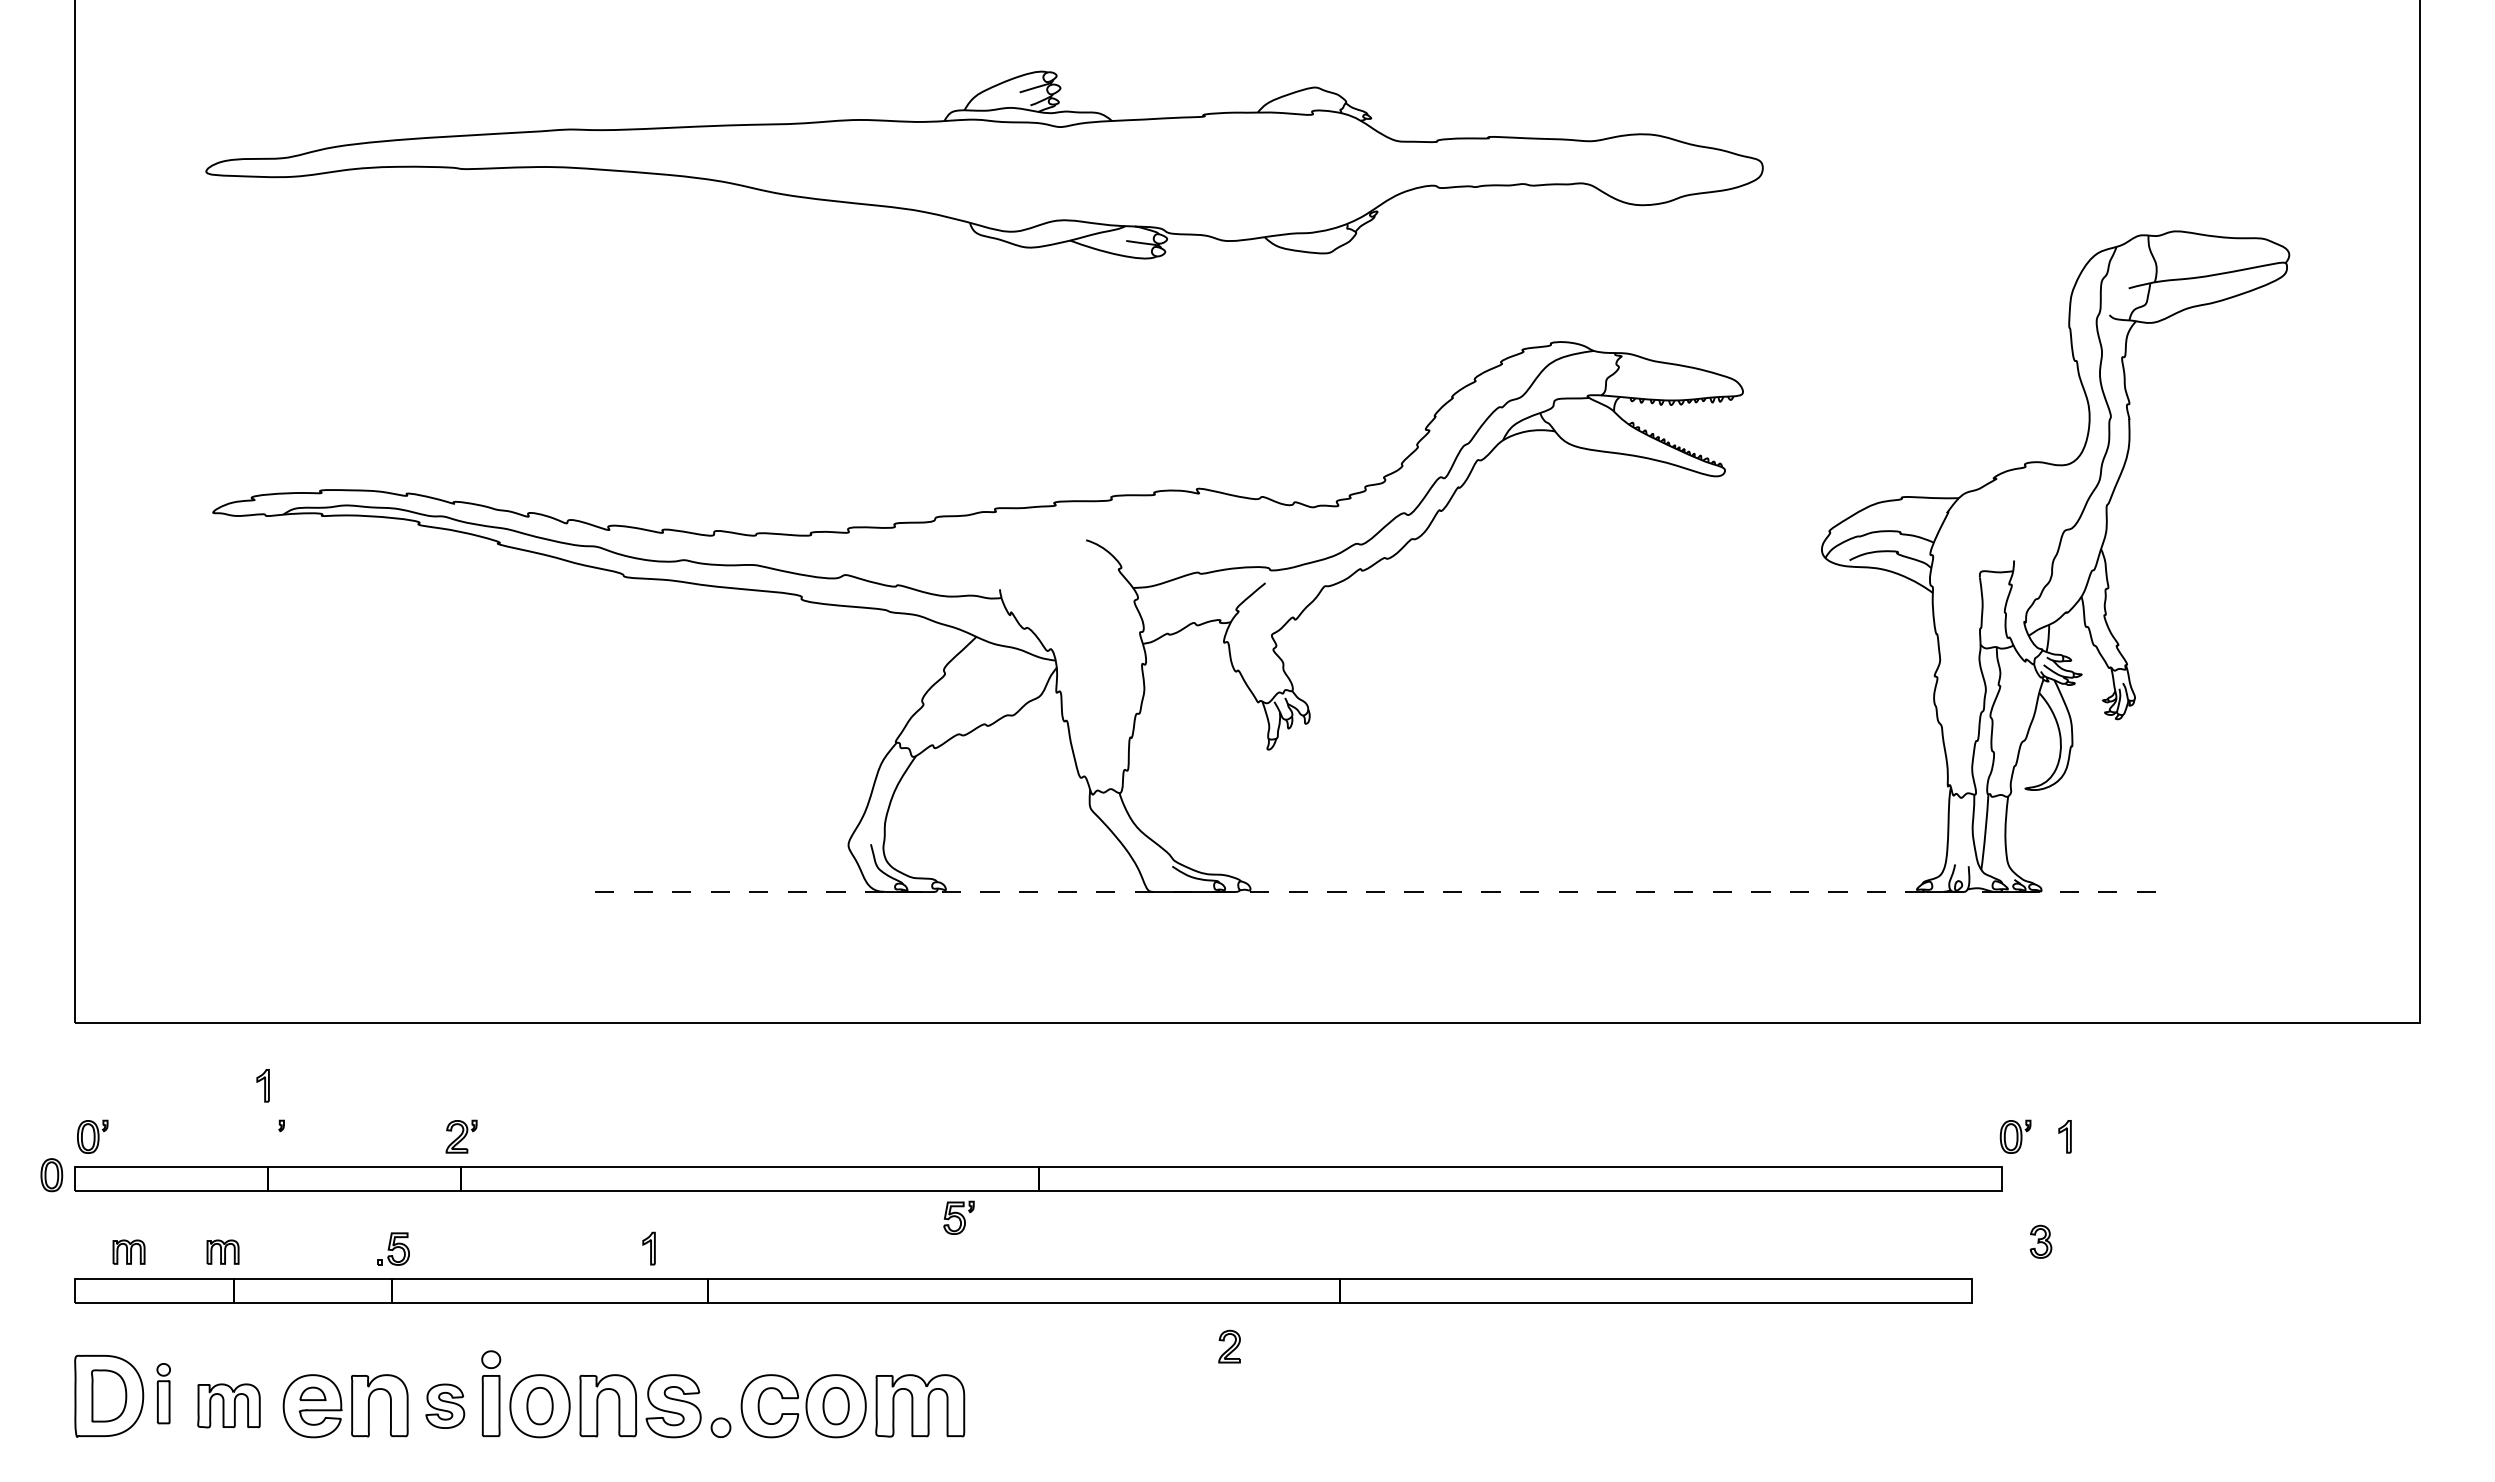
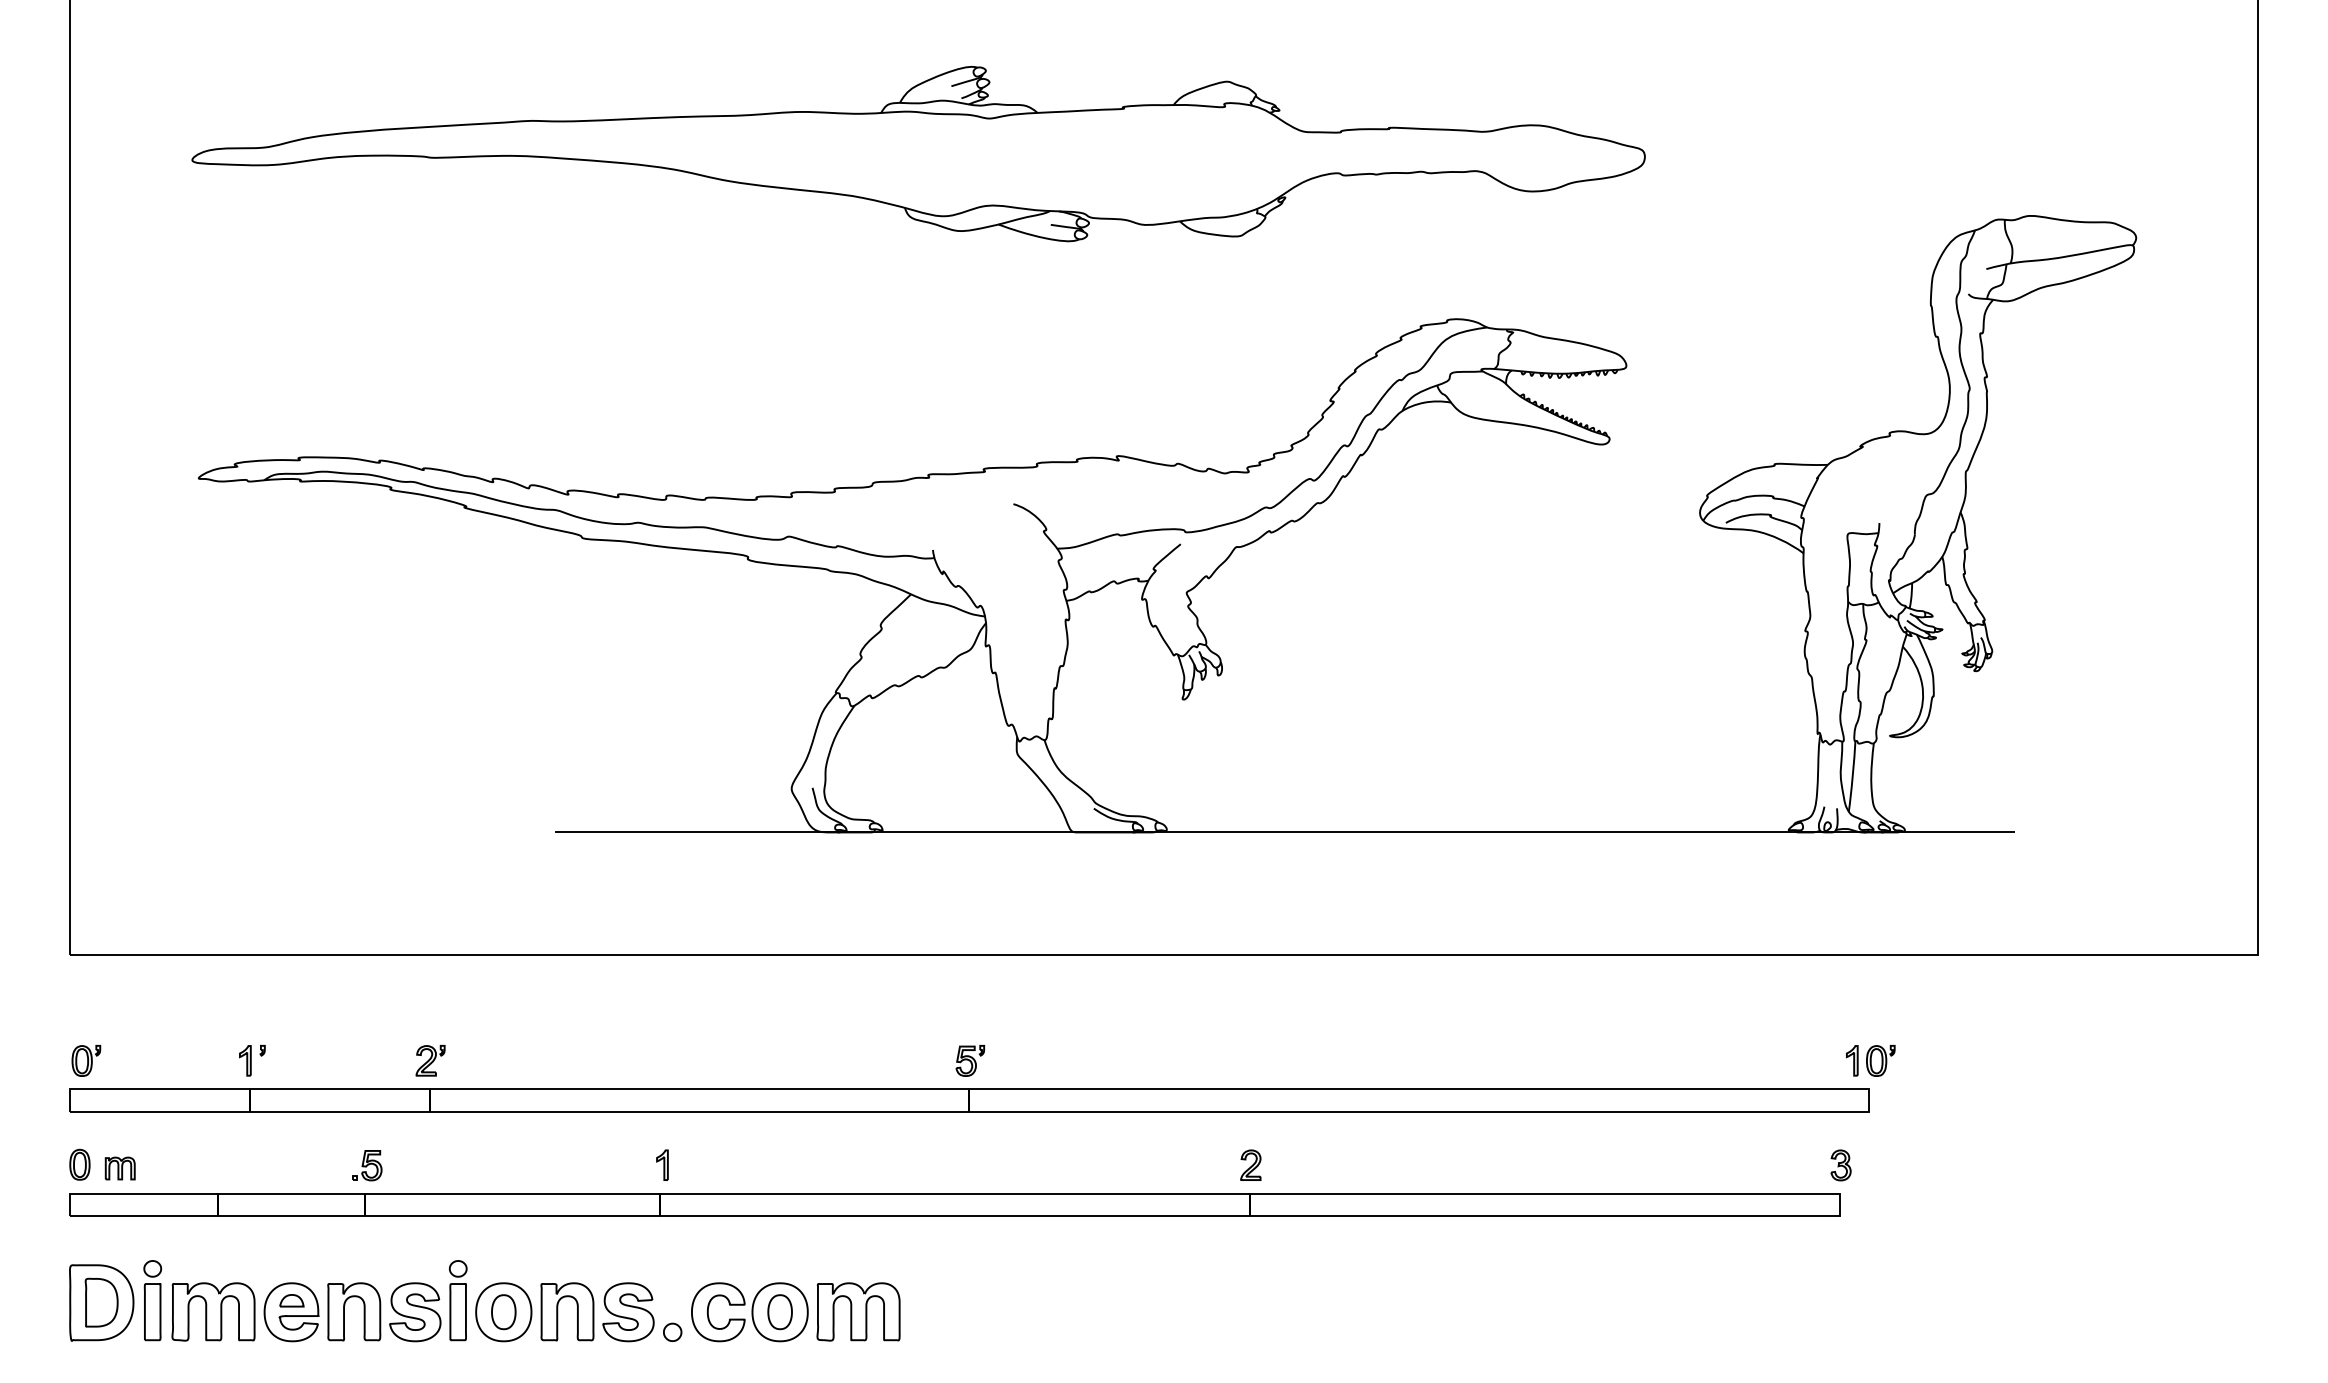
line: (1377, 892) -> (1285, 832), dashed -> solid
part: (262, 1085) -> (244, 1060), moved
part: (2064, 1136) -> (1851, 1060), moved
part: (51, 1175) -> (79, 1165), moved
part: (958, 1217) -> (969, 1060), moved
part: (2040, 1241) -> (1840, 1165), moved
part: (648, 1248) -> (661, 1165), moved
part: (222, 1251) -> (207, 1167), removed
part: (1229, 1346) -> (1250, 1165), moved
part: (163, 1393) -> (152, 1300), size x1.43
part: (228, 1405) -> (213, 1311), size x1.43
part: (445, 1406) -> (415, 1312), size x1.43

